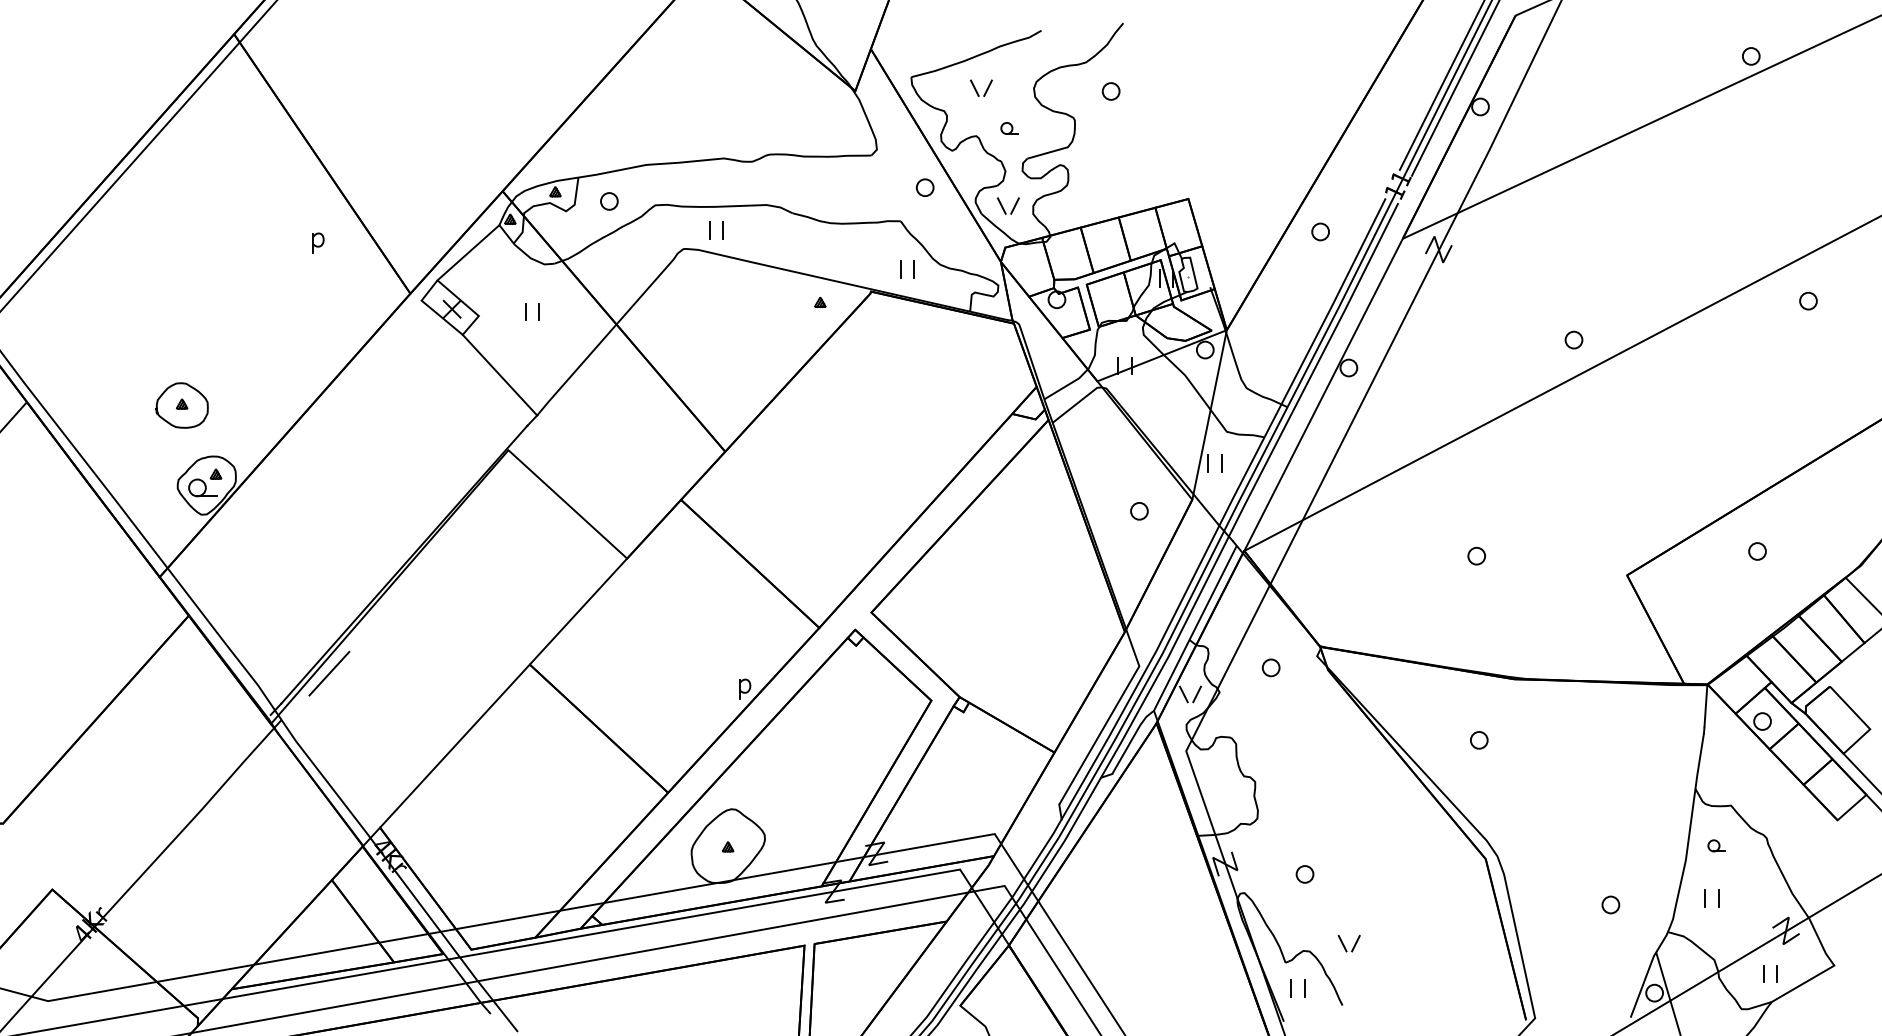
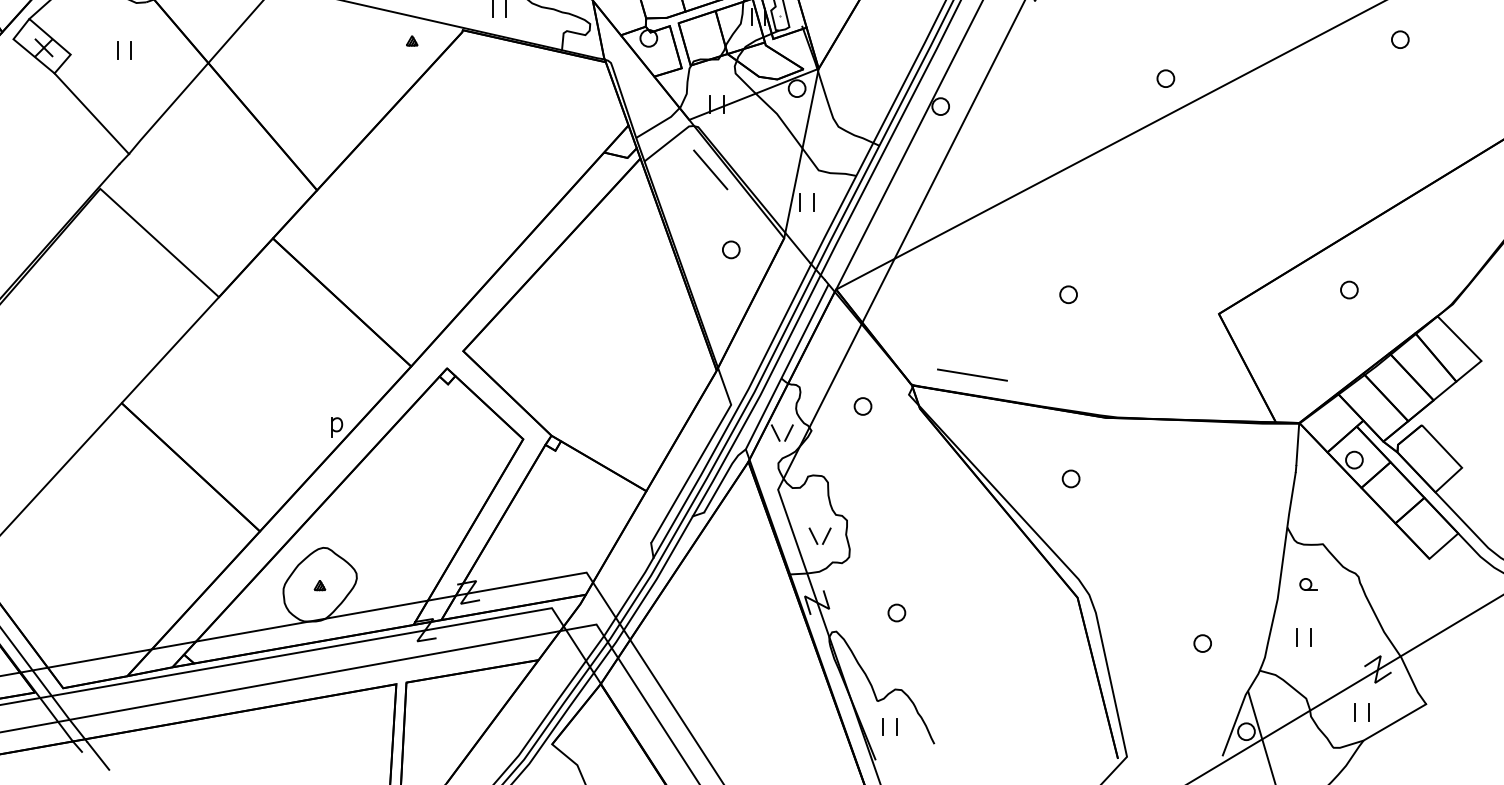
line: (1118, 431) -> (710, 170), added
line: (1380, 636) -> (972, 375), added
part: (1348, 943) -> (819, 536), moved

